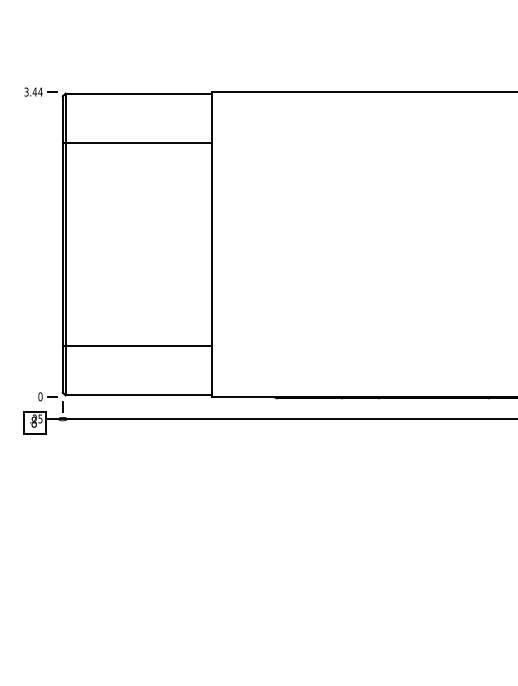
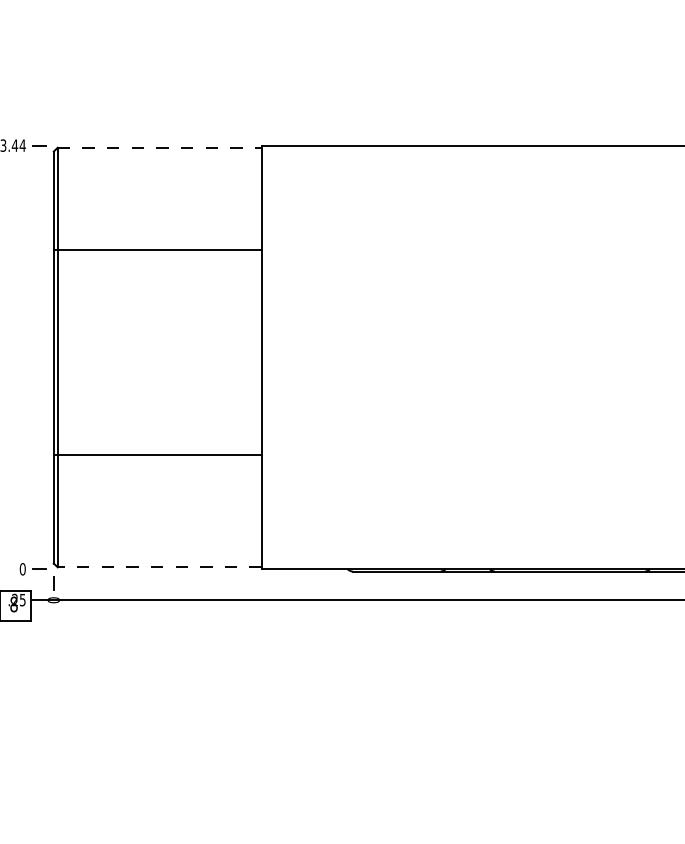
line: (139, 93) -> (160, 147), solid -> dashed
line: (137, 143) -> (157, 250), moved
line: (137, 345) -> (157, 454), moved
line: (138, 395) -> (159, 567), solid -> dashed

